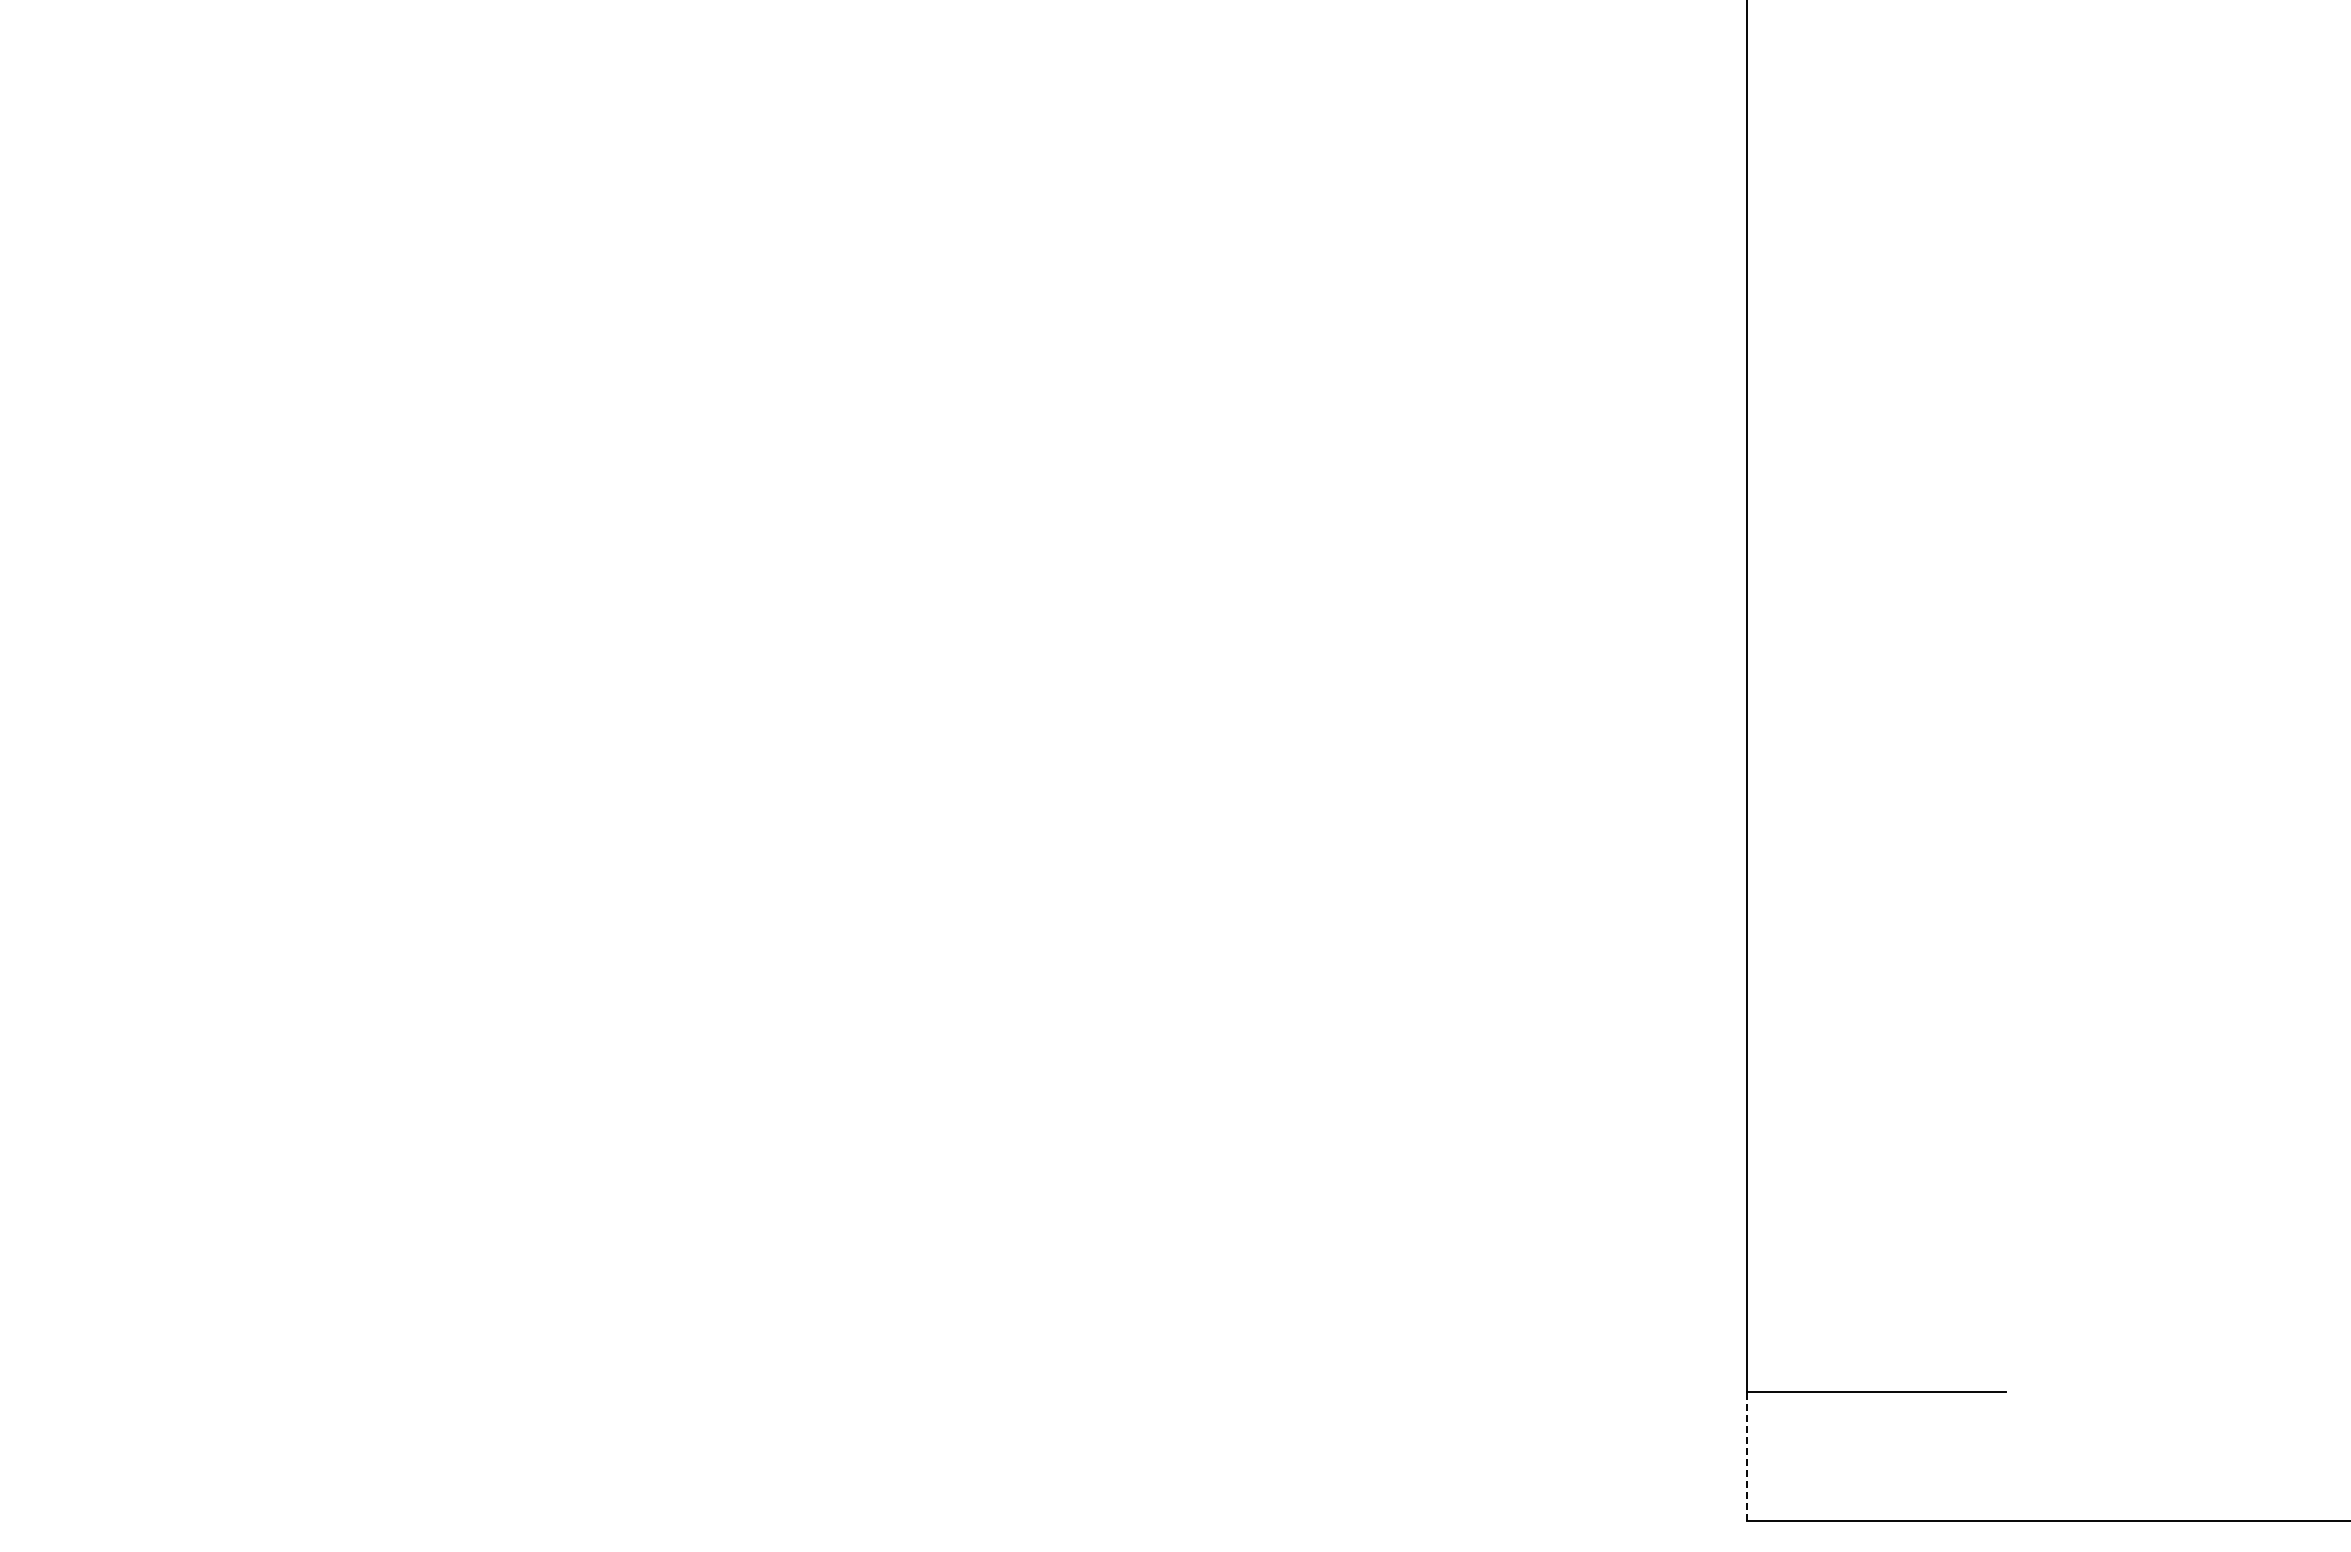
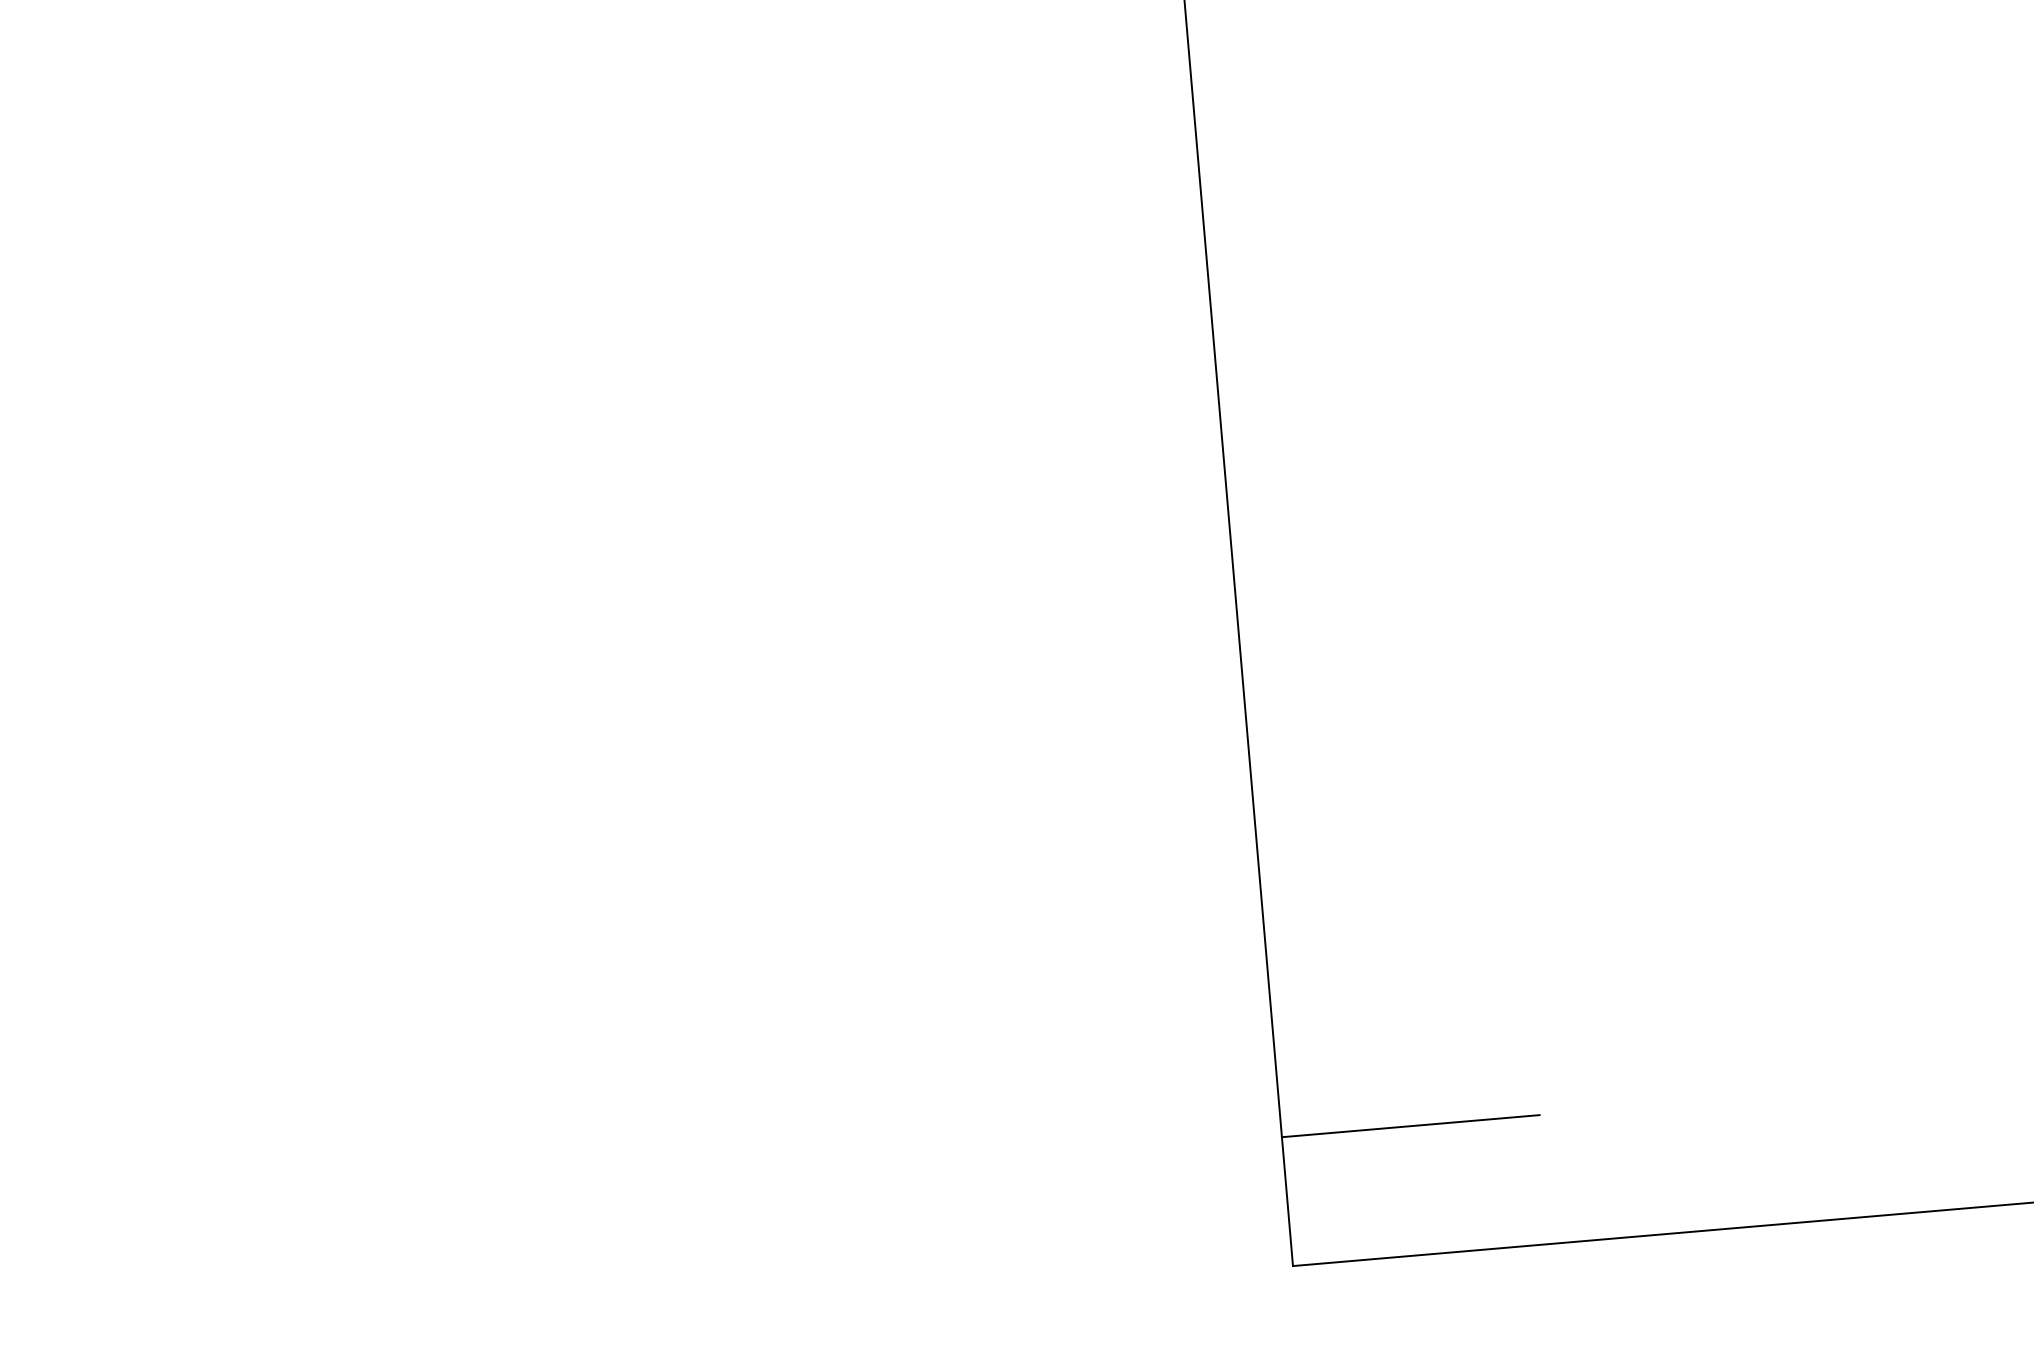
line: (1746, 1456) -> (1287, 1201), dashed -> solid

